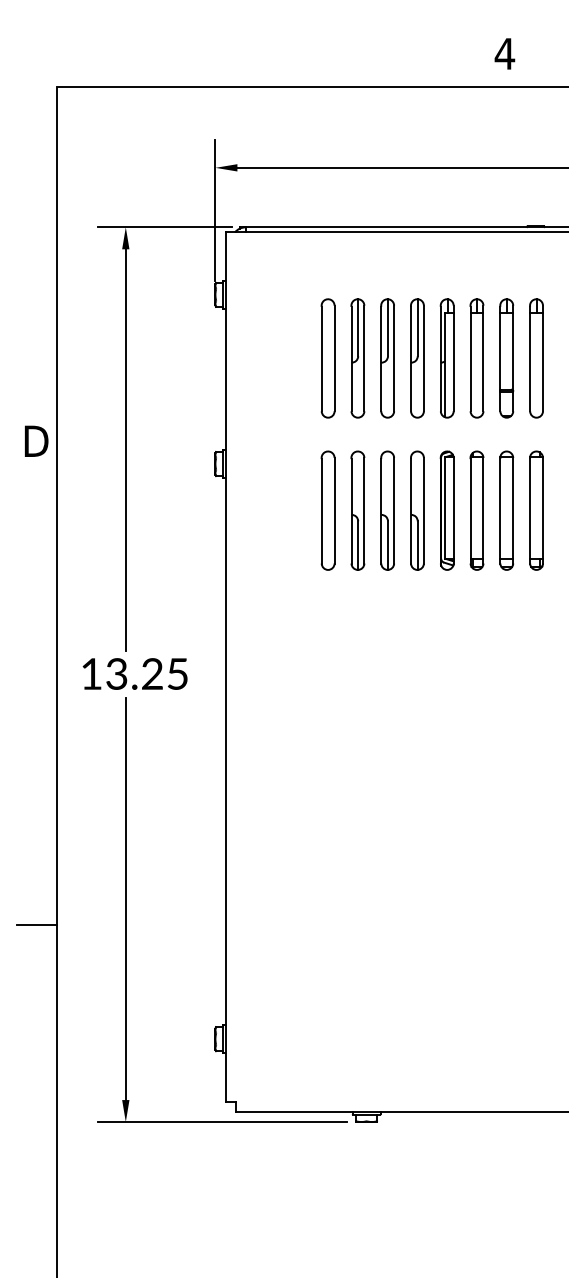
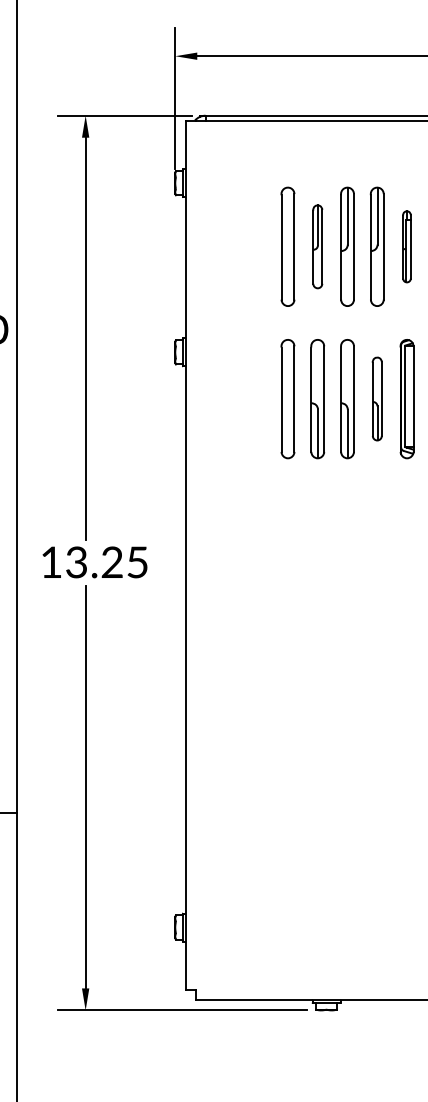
part: (357, 358) -> (317, 246), size x0.7
part: (446, 358) -> (406, 246), size x0.6
part: (417, 510) -> (377, 398), size x0.7

